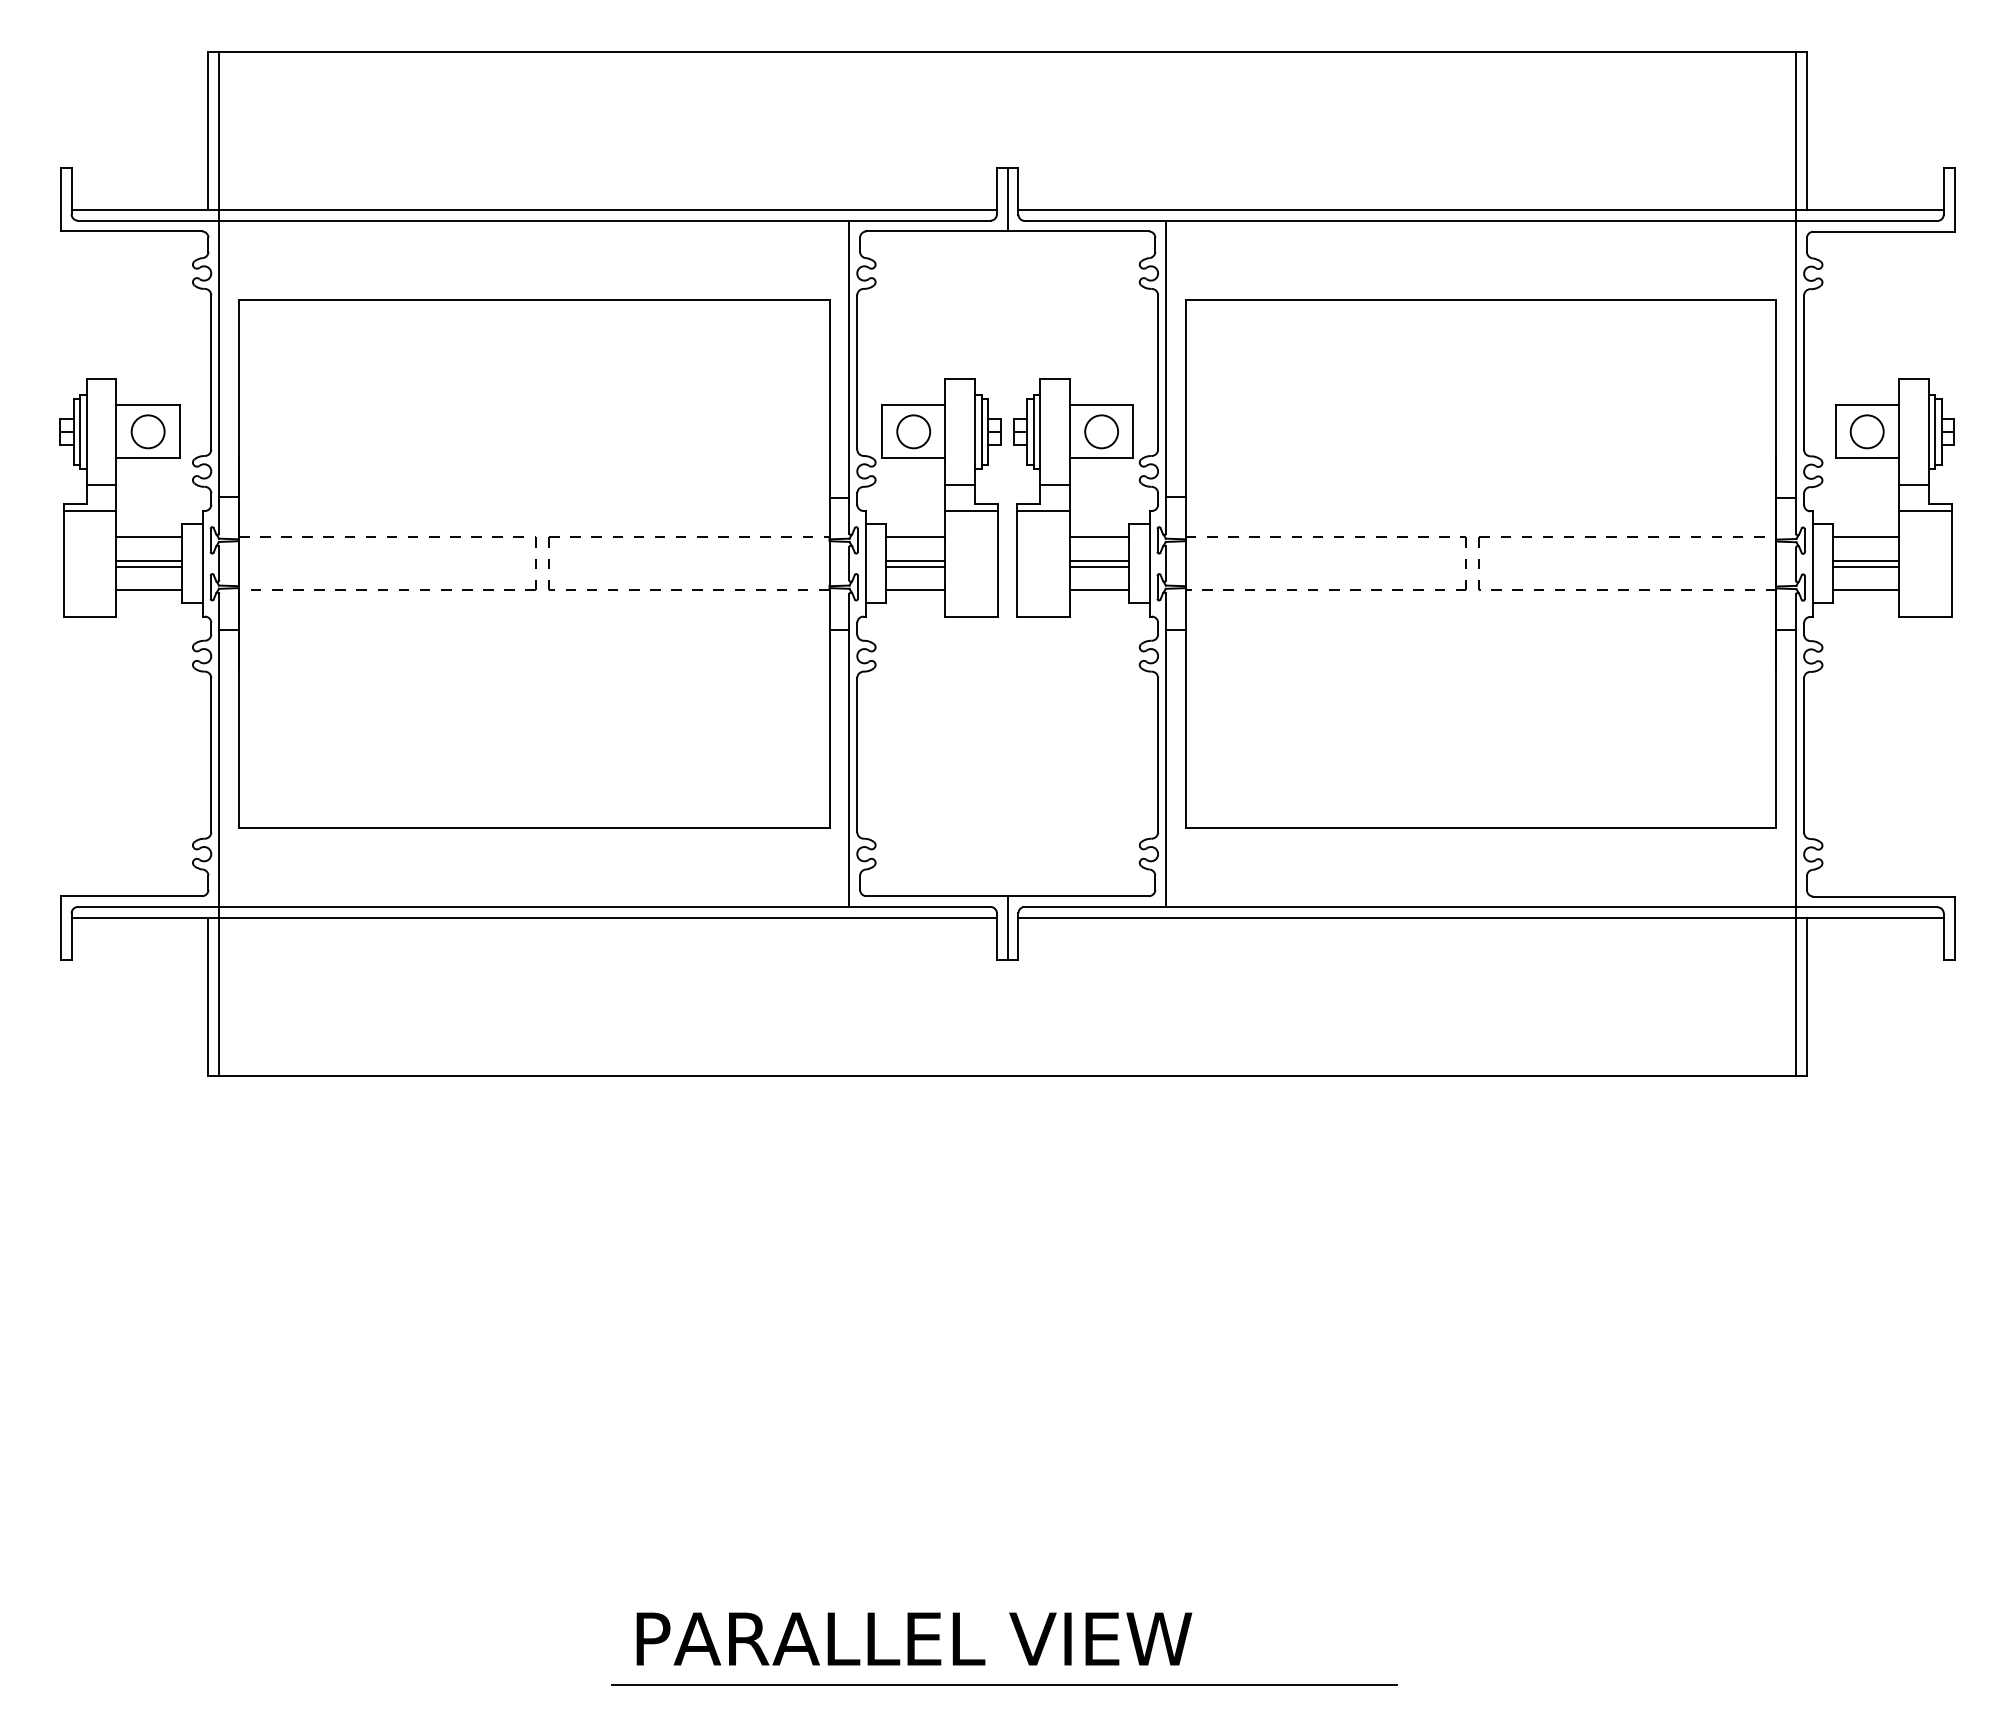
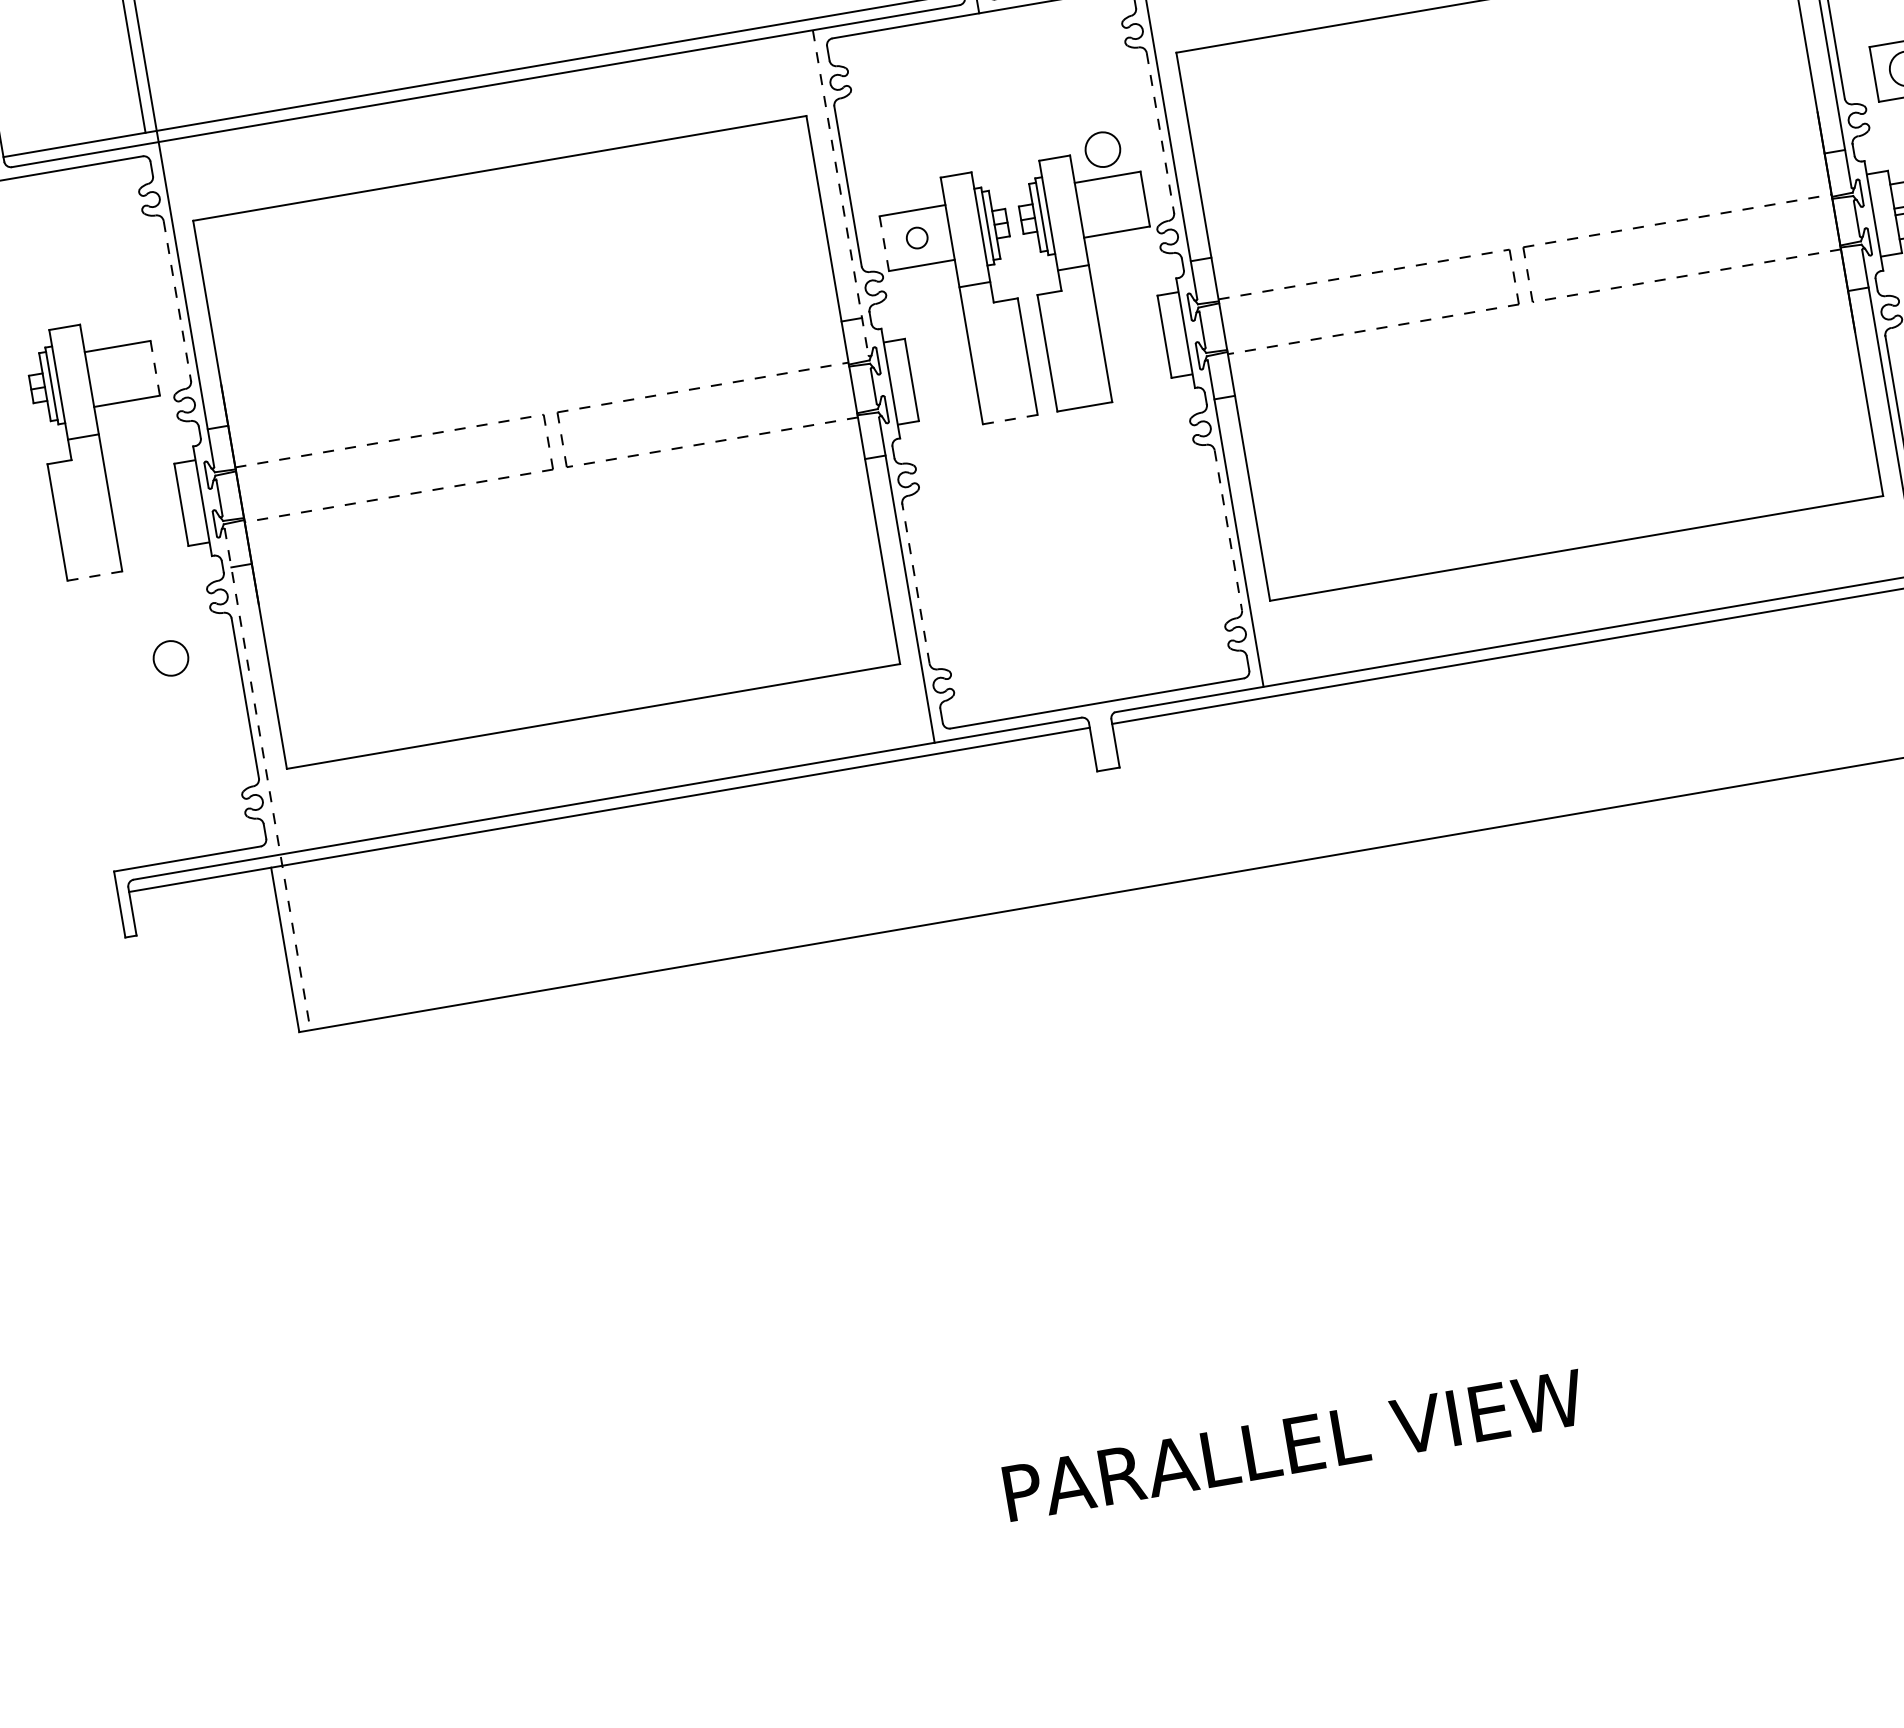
line: (211, 372) -> (177, 301), solid -> dashed
line: (1158, 372) -> (1160, 133), solid -> dashed
line: (849, 377) -> (840, 193), solid -> dashed
circle: (147, 431) -> (170, 658), moved
circle: (913, 431) -> (916, 237), size x0.6
circle: (1101, 431) -> (1102, 149), moved
line: (179, 432) -> (155, 369), solid -> dashed
line: (882, 432) -> (884, 244), solid -> dashed
line: (89, 511) -> (75, 467), removed
line: (971, 511) -> (991, 310), removed
line: (1043, 511) -> (1066, 297), removed
line: (149, 537) -> (142, 483), removed
line: (915, 537) -> (937, 347), removed
line: (1099, 537) -> (1128, 314), removed
line: (149, 560) -> (146, 507), removed
line: (915, 560) -> (941, 371), removed
line: (1099, 560) -> (1132, 338), removed
line: (149, 566) -> (147, 513), removed
line: (915, 566) -> (942, 377), removed
line: (1099, 566) -> (1133, 344), removed
line: (149, 590) -> (151, 538), removed
line: (915, 590) -> (947, 402), removed
line: (1099, 590) -> (1138, 369), removed
line: (89, 616) -> (94, 576), solid -> dashed
line: (972, 616) -> (1010, 419), solid -> dashed
line: (857, 754) -> (916, 583), solid -> dashed
line: (1158, 755) -> (1228, 530), solid -> dashed
line: (219, 834) -> (267, 779), solid -> dashed
line: (1007, 927) -> (1102, 736), removed
text: (914, 1638) -> (1294, 1444), moved
line: (1004, 1684) -> (1233, 1522), removed

